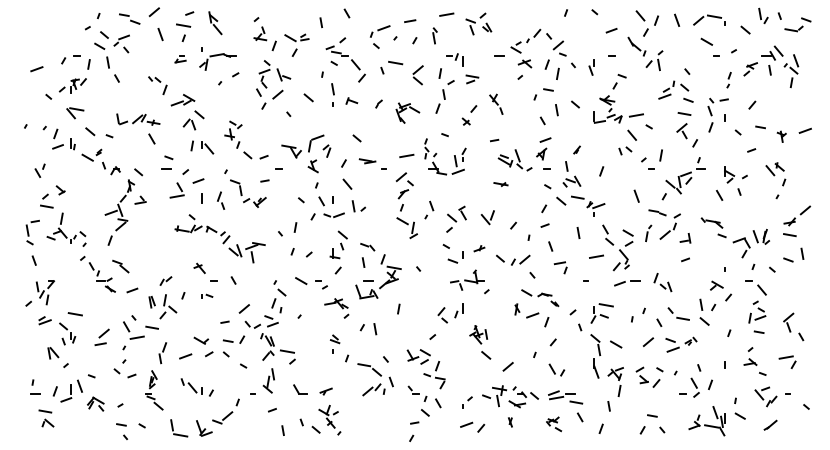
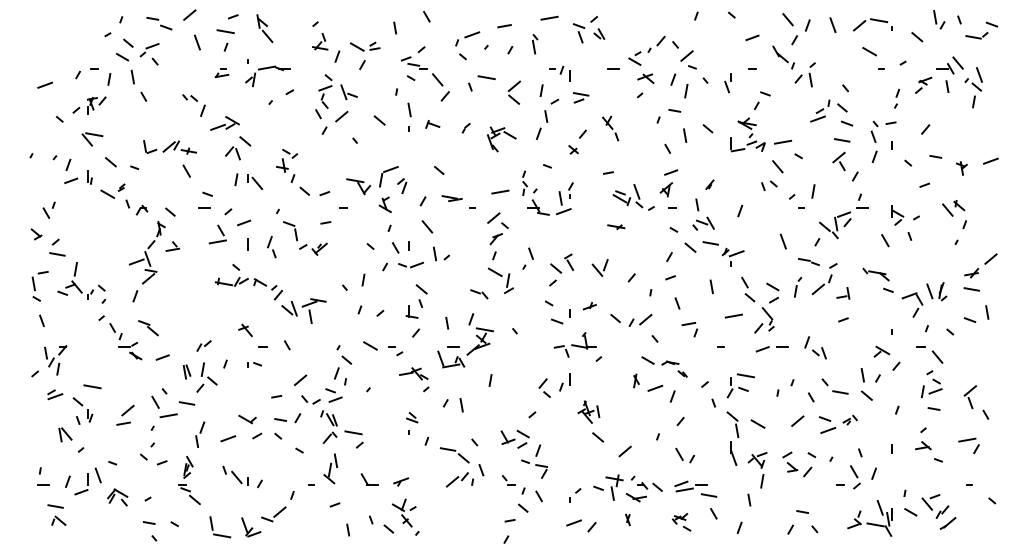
part: (60, 190) -> (36, 234), moved
part: (367, 247) -> (479, 294), moved
part: (766, 396) -> (935, 506), moved

